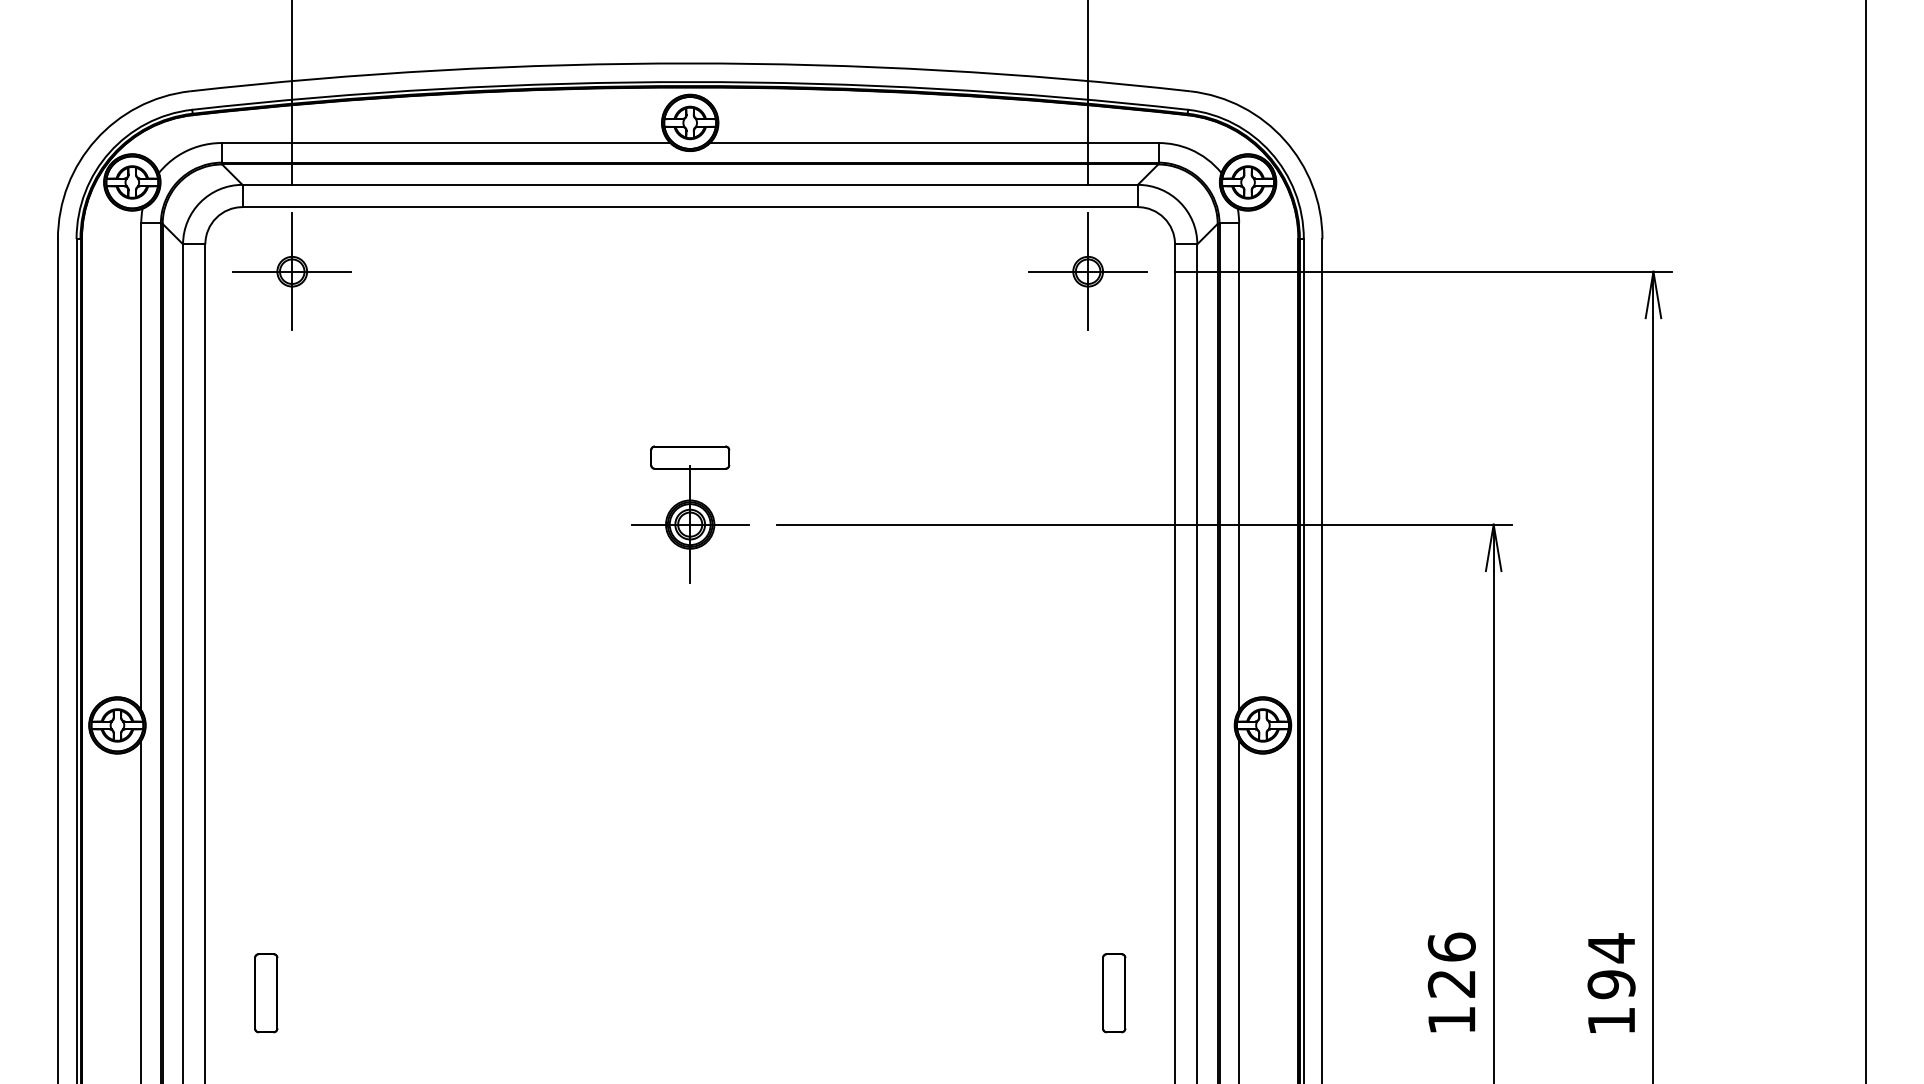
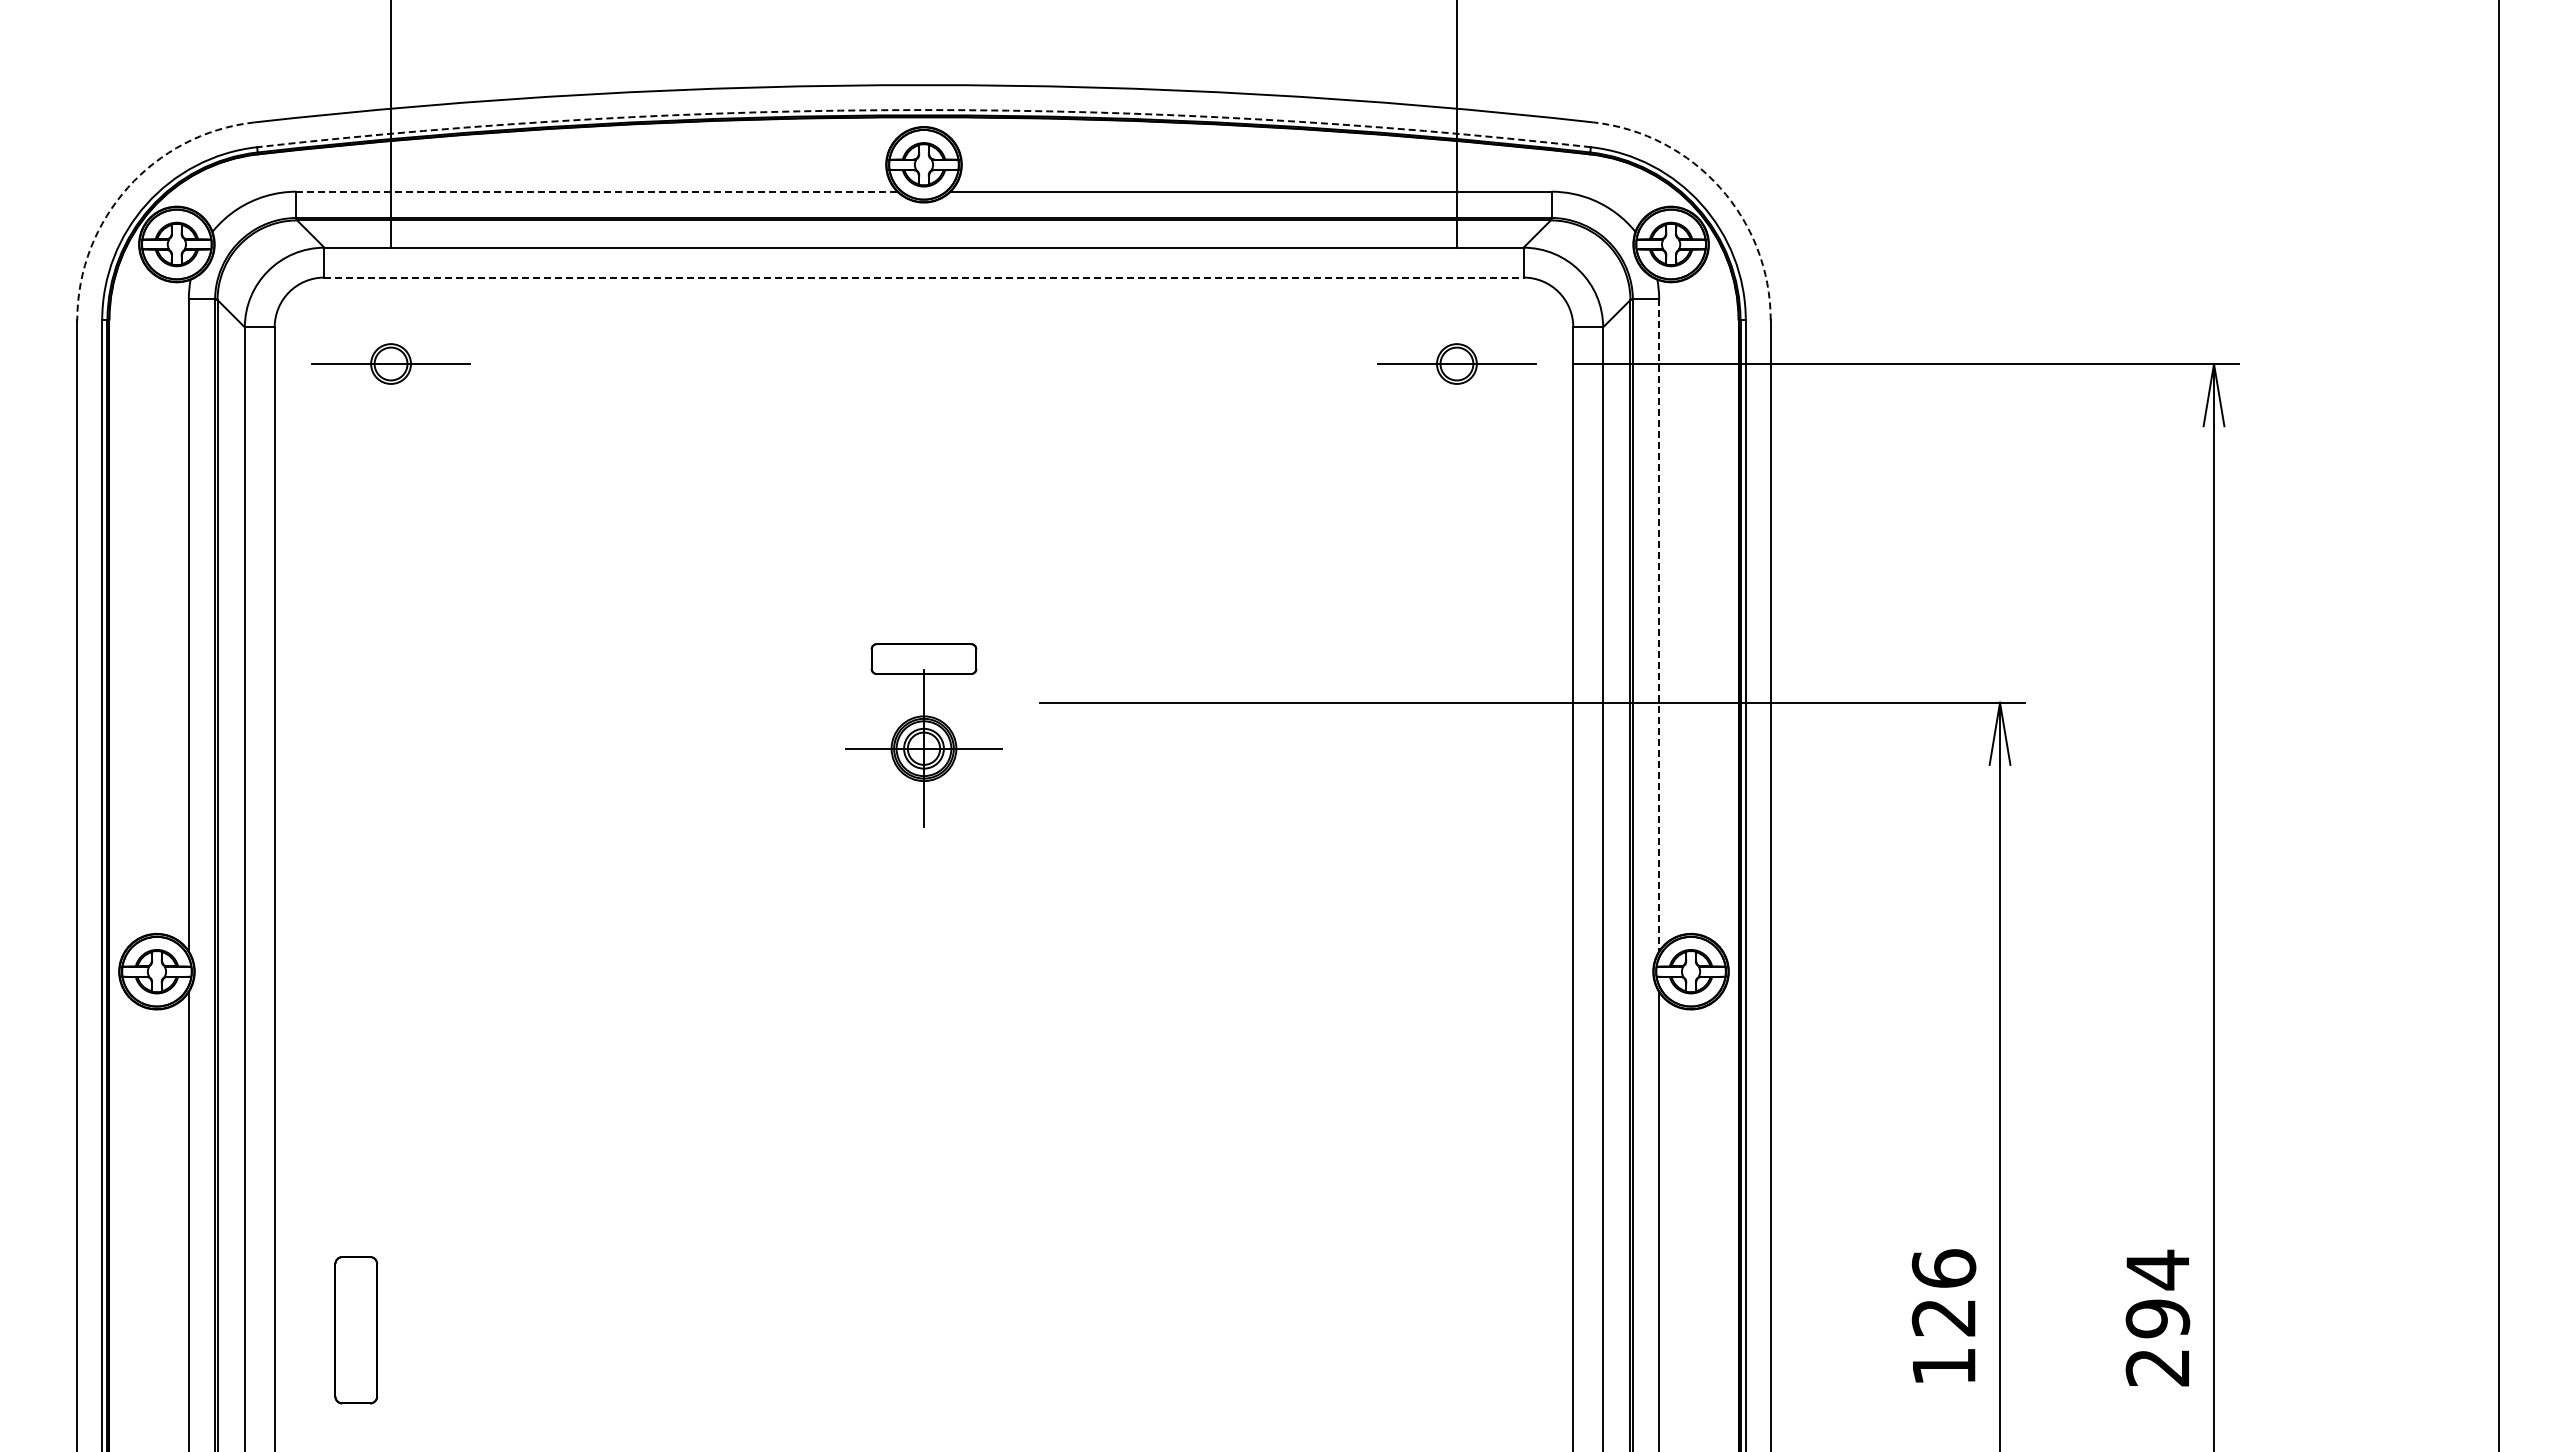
arc: (690, 82) -> (924, 110), solid -> dashed
arc: (96, 139) -> (128, 187), solid -> dashed
arc: (1284, 139) -> (1720, 187), solid -> dashed
line: (445, 142) -> (596, 191), solid -> dashed
line: (690, 207) -> (924, 277), solid -> dashed
line: (292, 271) -> (391, 363), removed
line: (1087, 271) -> (1456, 363), removed
line: (1239, 466) -> (1659, 625), solid -> dashed
part: (689, 514) -> (923, 735), moved
part: (265, 993) -> (355, 1330), size x1.4
part: (1113, 993) -> (1491, 1330), removed
text: (1610, 1021) -> (2156, 1368), 194 -> 294

